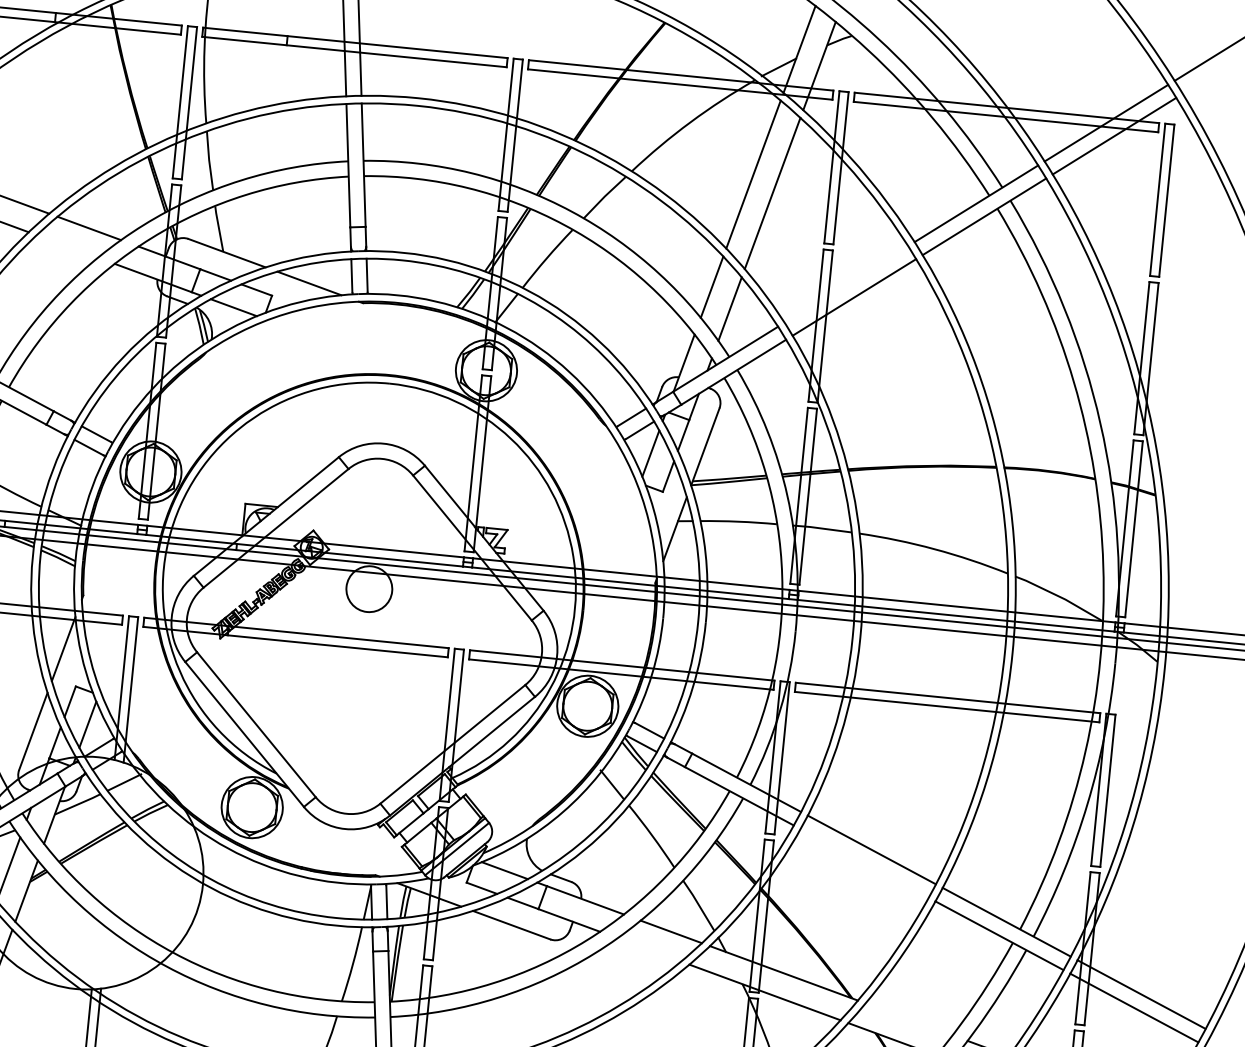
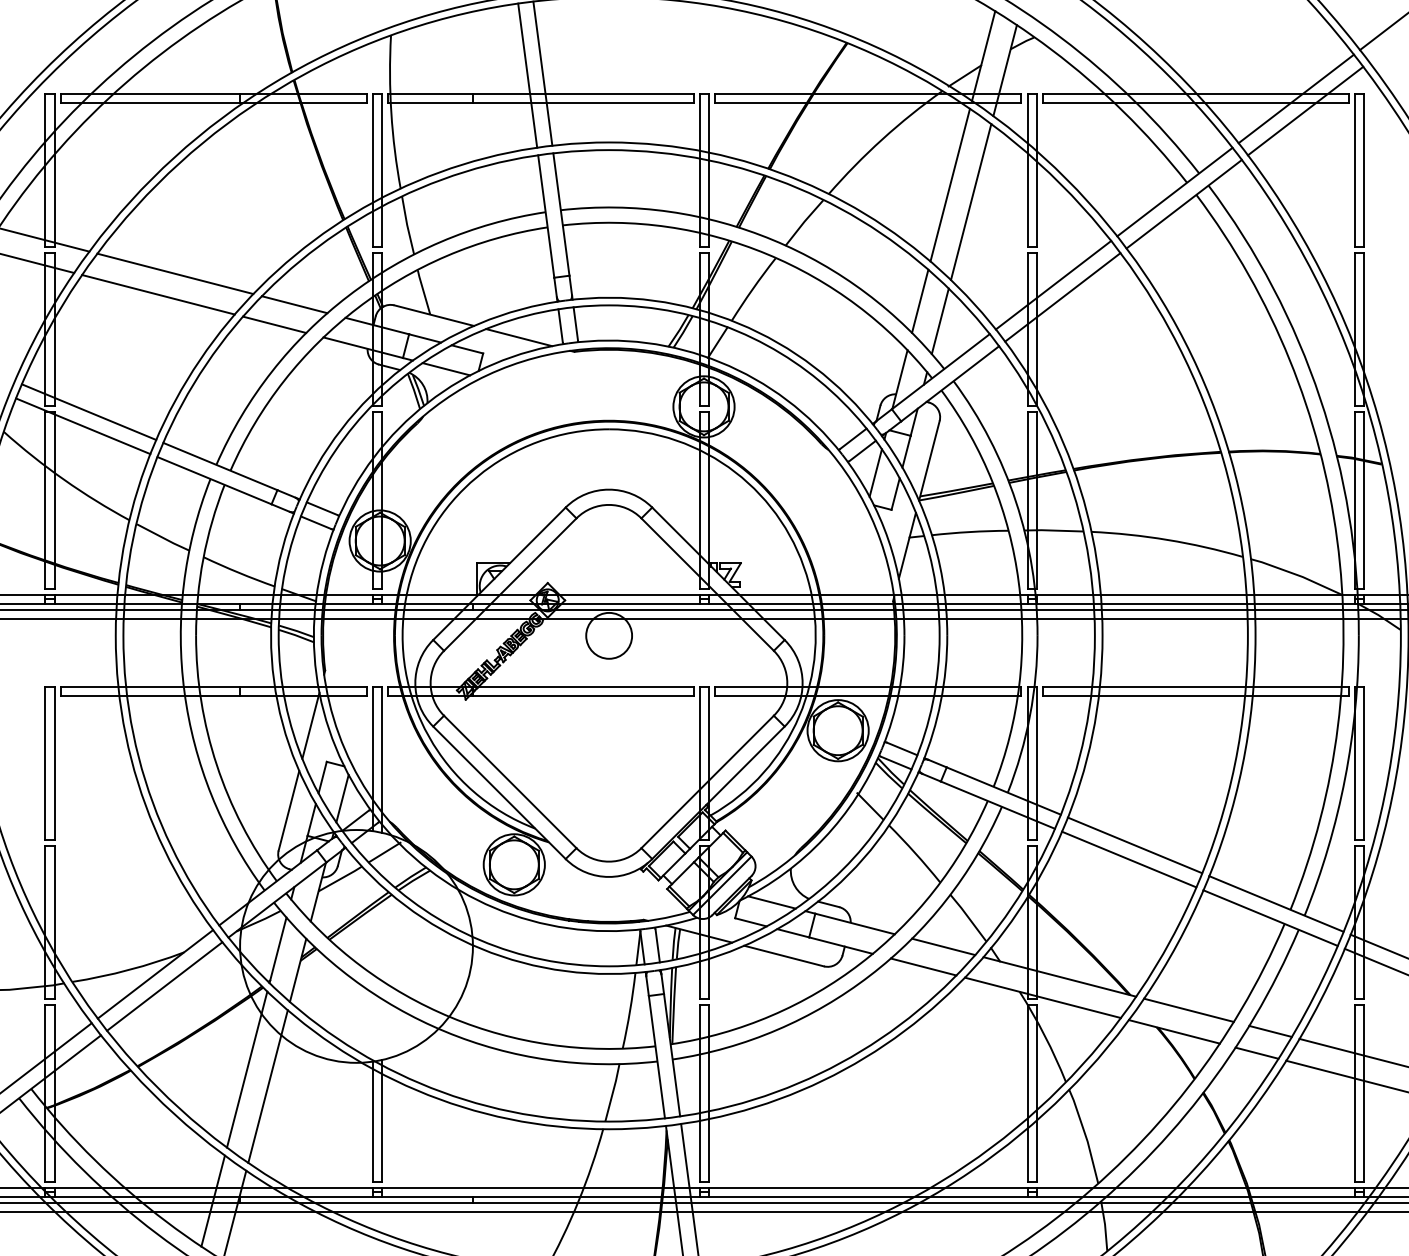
line: (67, 246) -> (274, 324), added
line: (846, 283) -> (1053, 284), added
line: (864, 863) -> (1129, 859), added
line: (649, 949) -> (923, 966), added
line: (908, 1018) -> (1188, 1009), added

